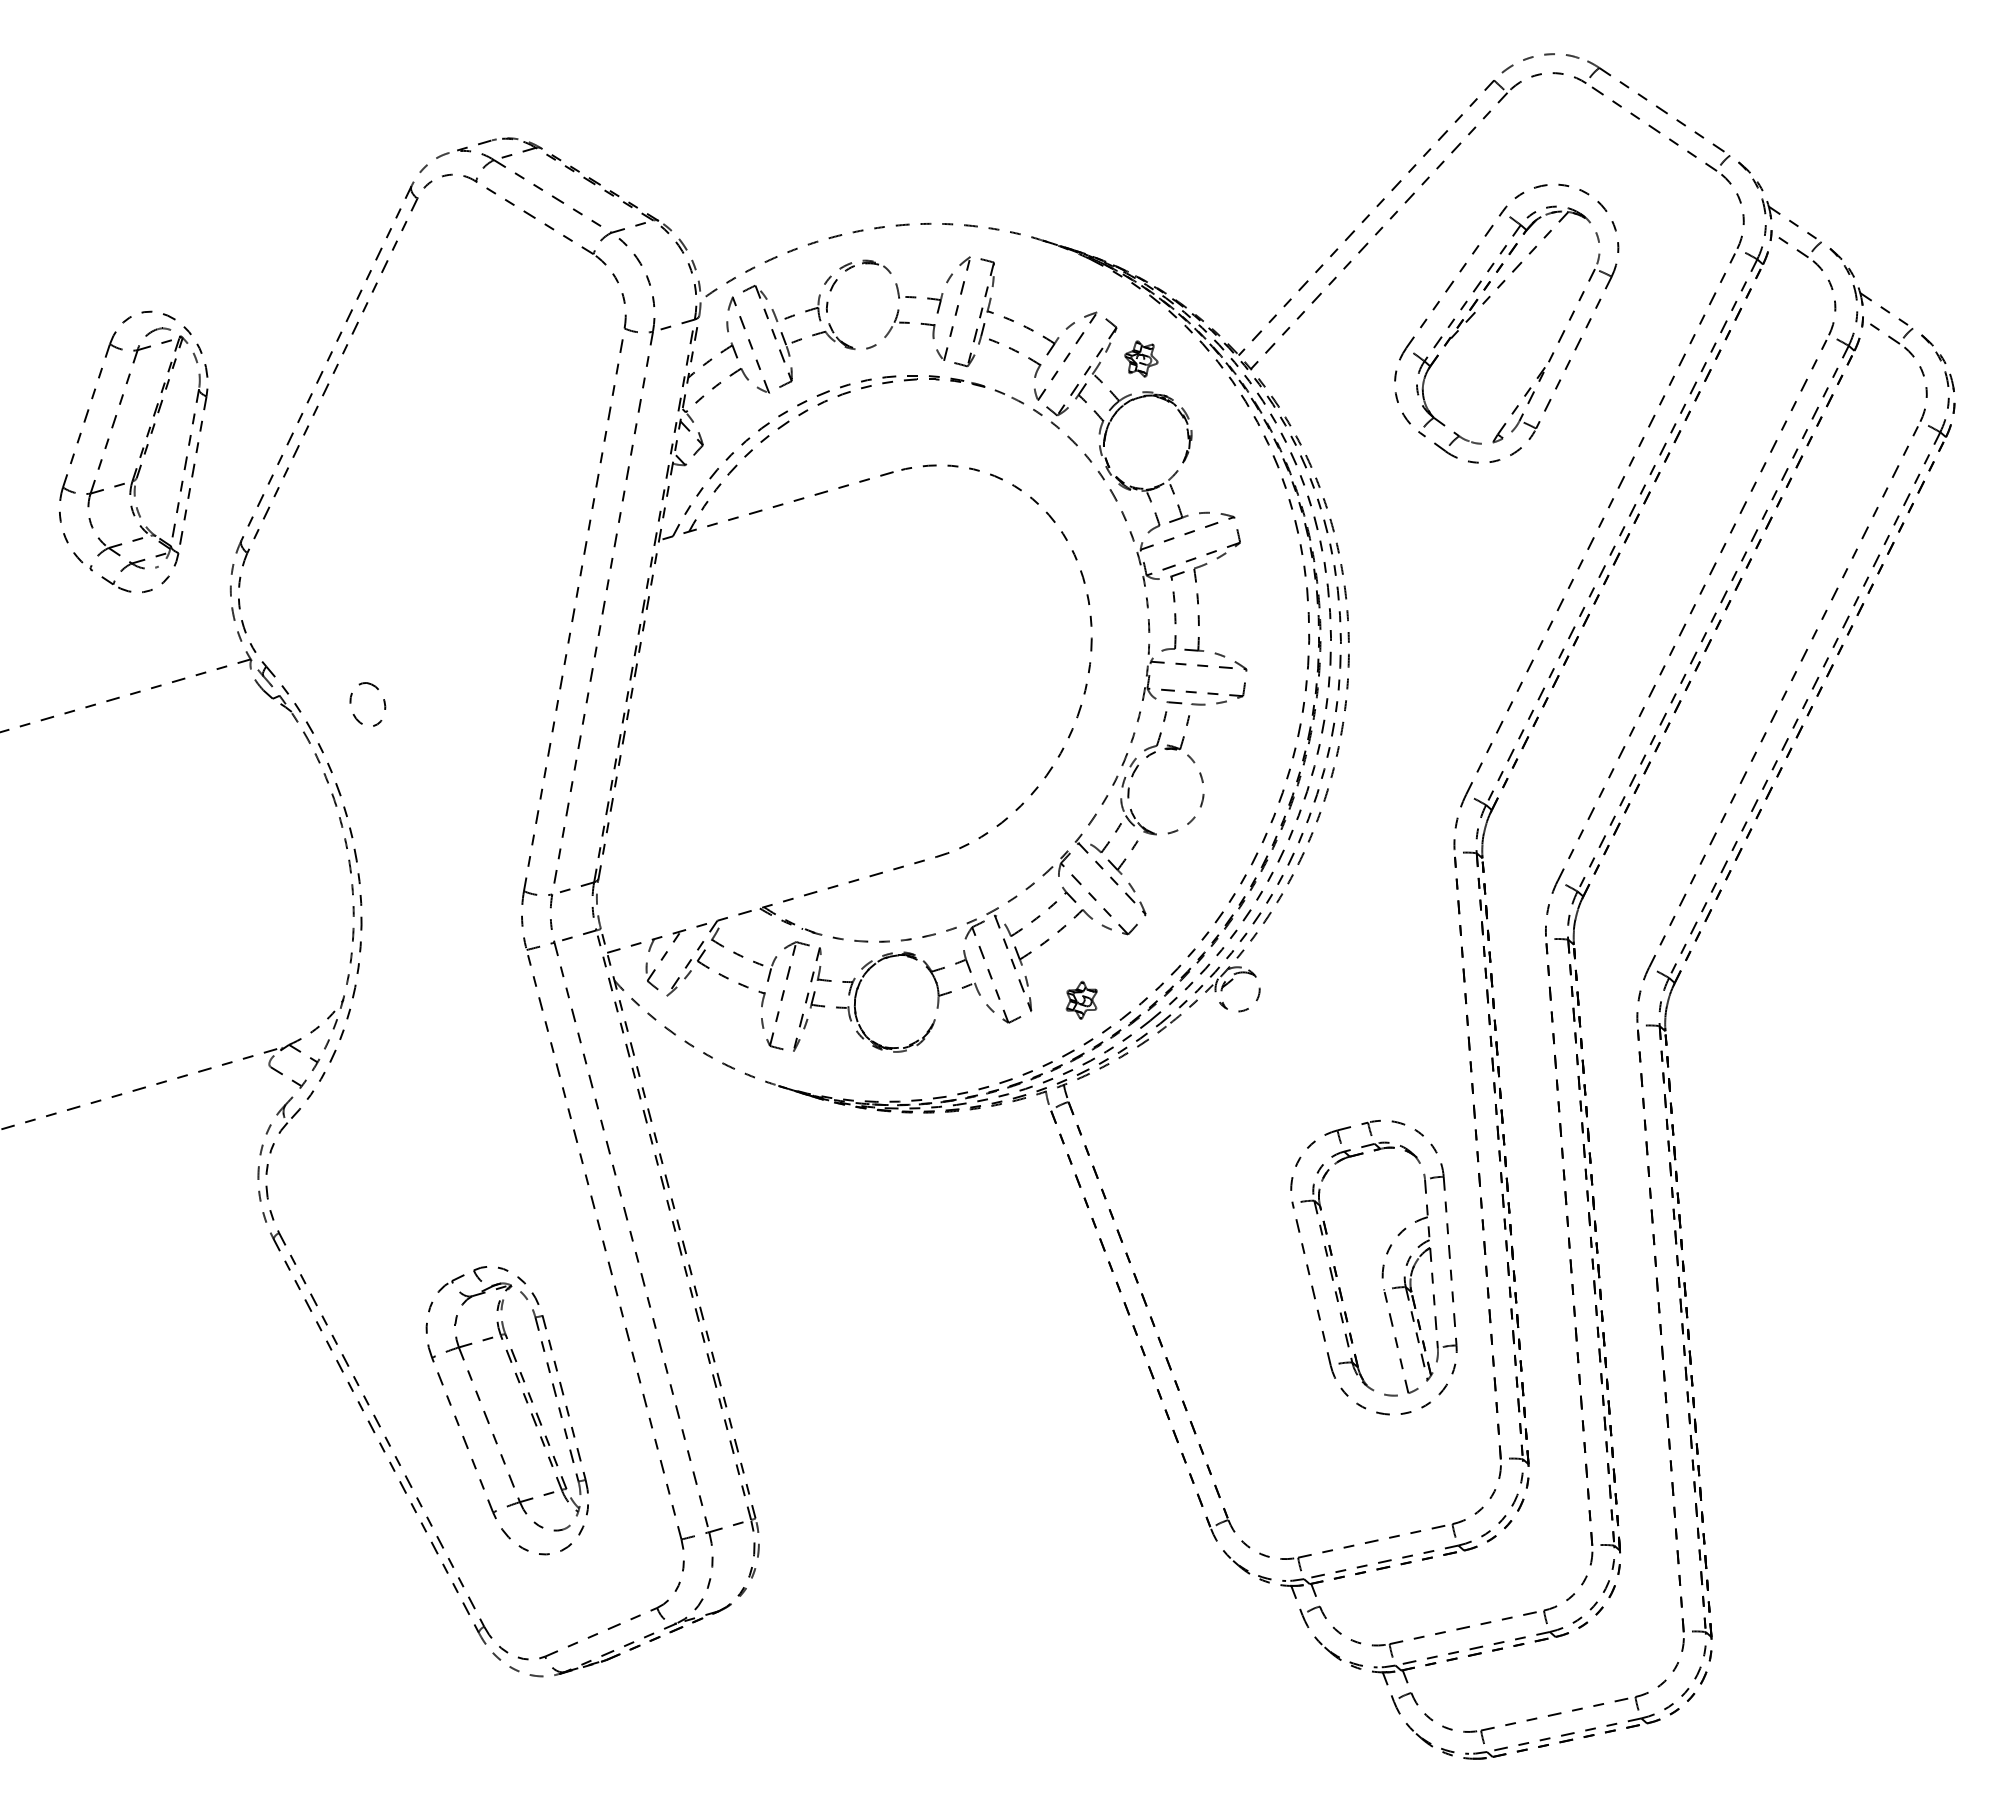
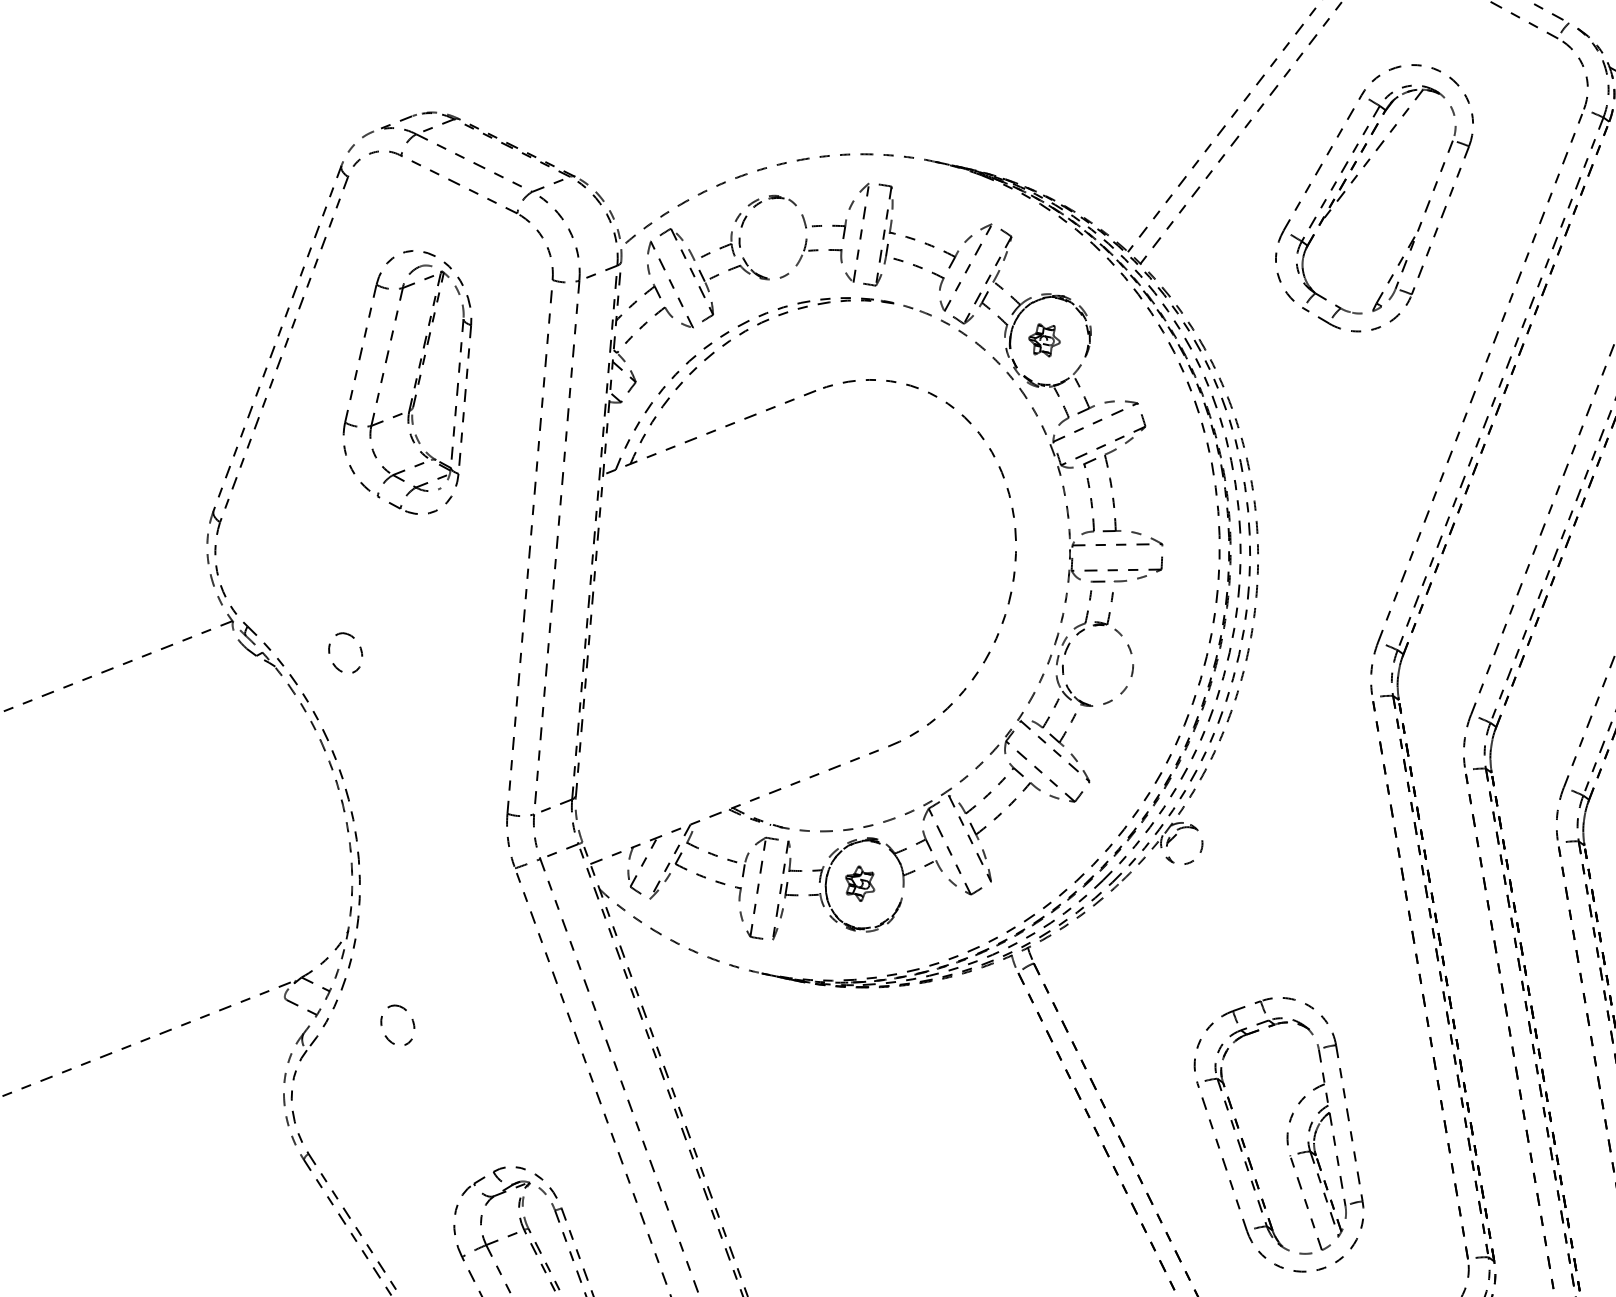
part: (1141, 358) -> (1044, 339), moved
part: (140, 453) -> (414, 384), moved
part: (1081, 999) -> (859, 883), moved
part: (401, 1100) -> (411, 1019), added
part: (1382, 1267) -> (1286, 1135), moved

